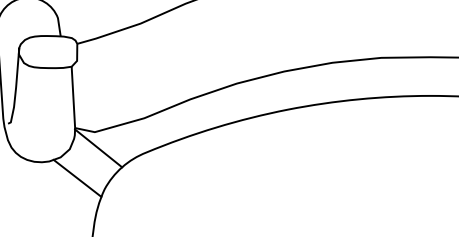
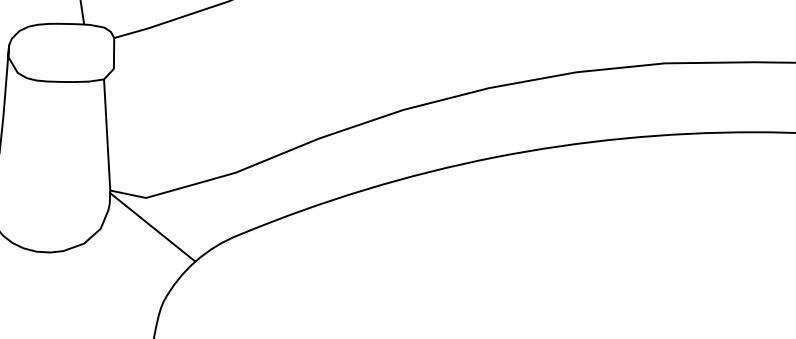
line: (77, 177) -> (114, 280), removed

